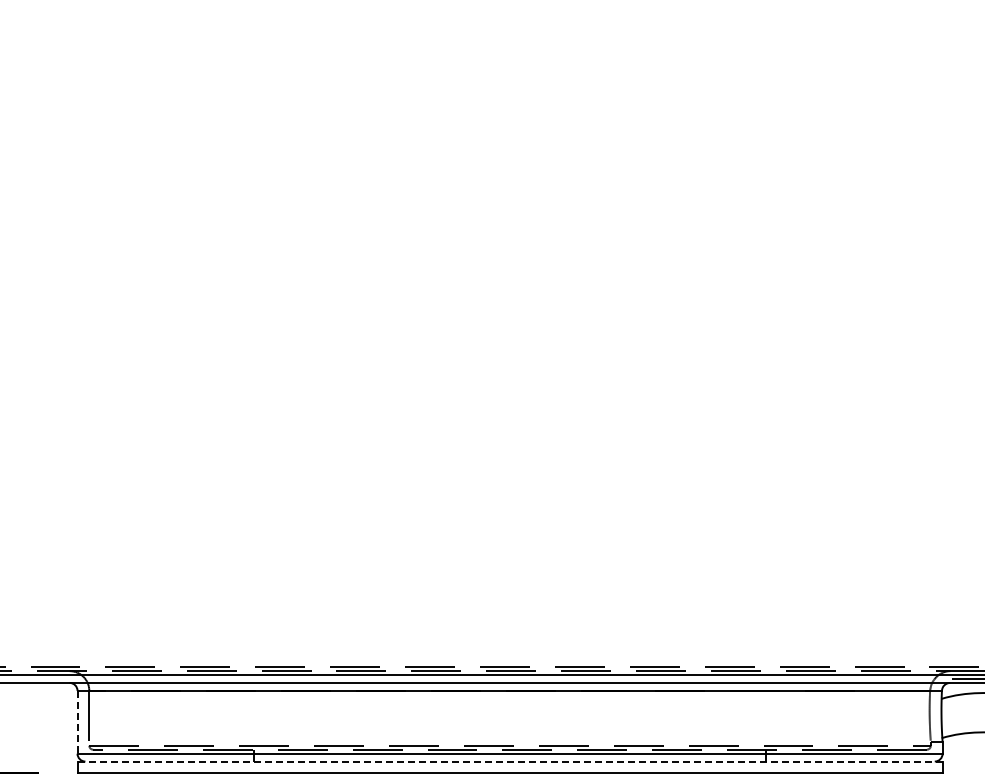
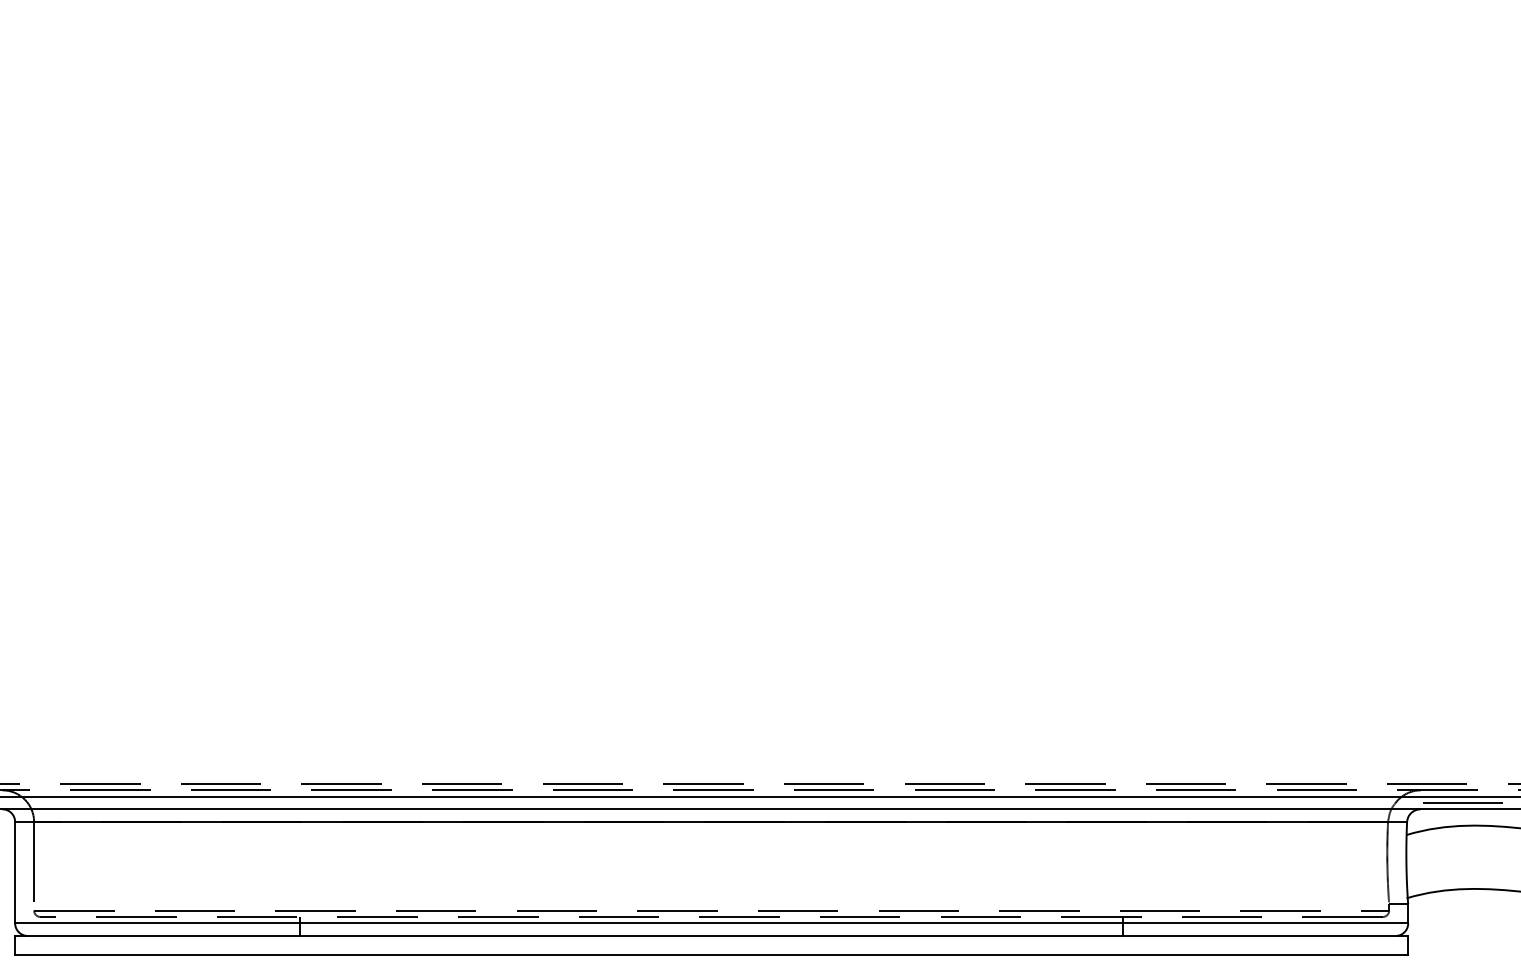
line: (77, 722) -> (15, 873), dashed -> solid
line: (510, 761) -> (712, 935), dashed -> solid

